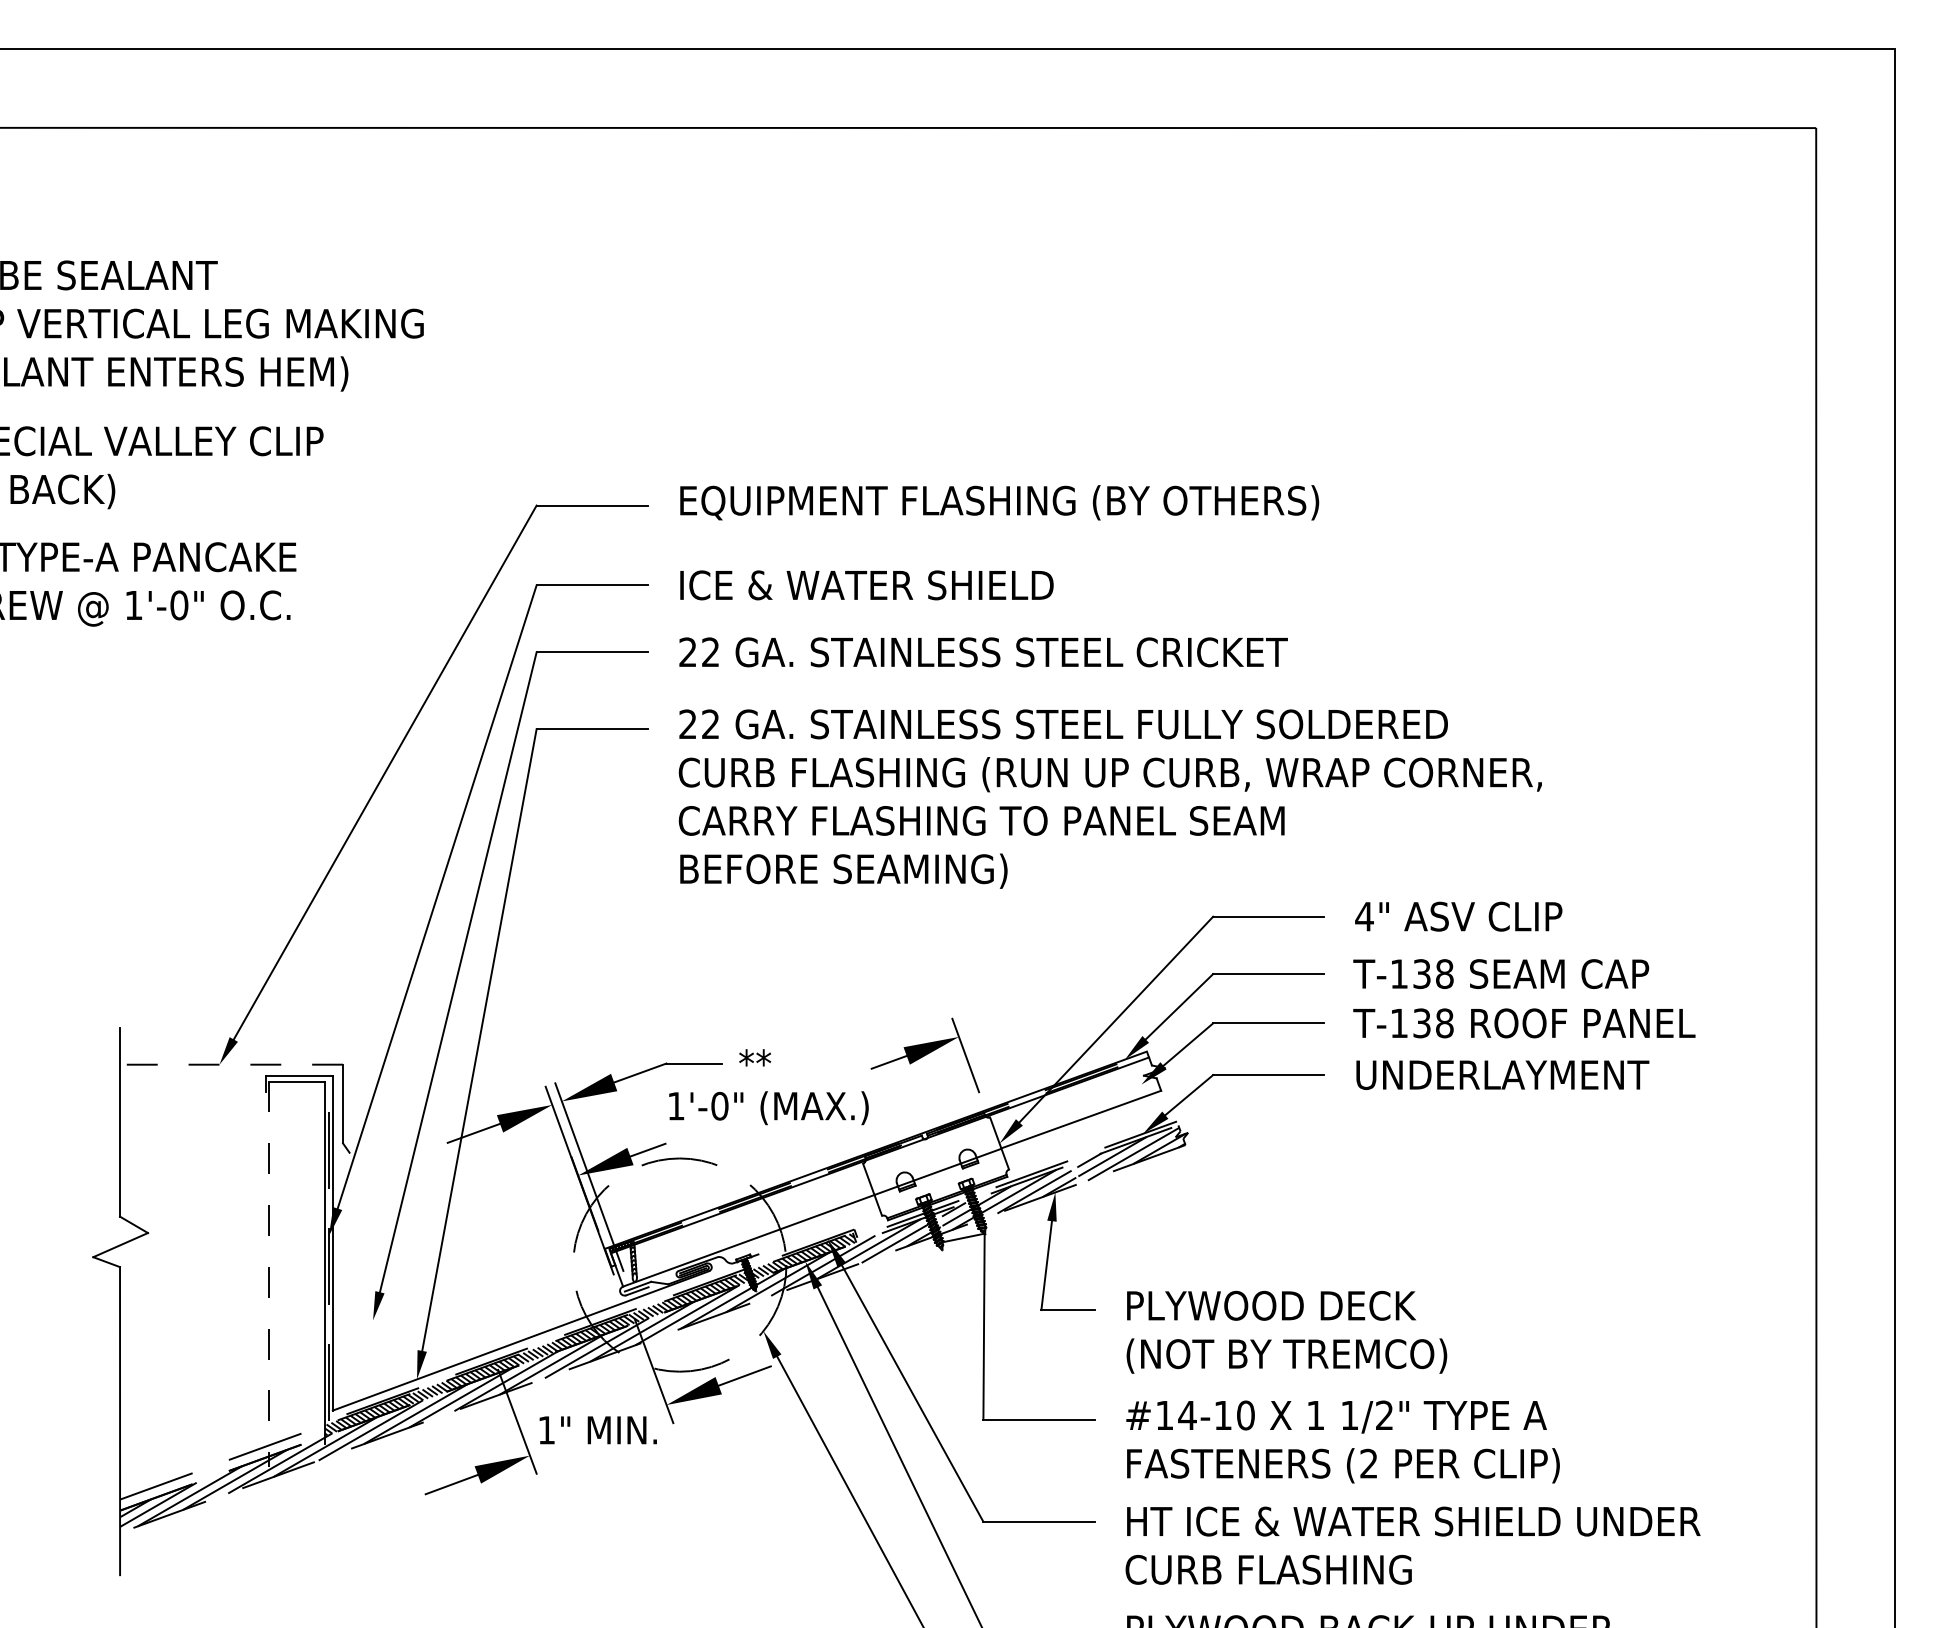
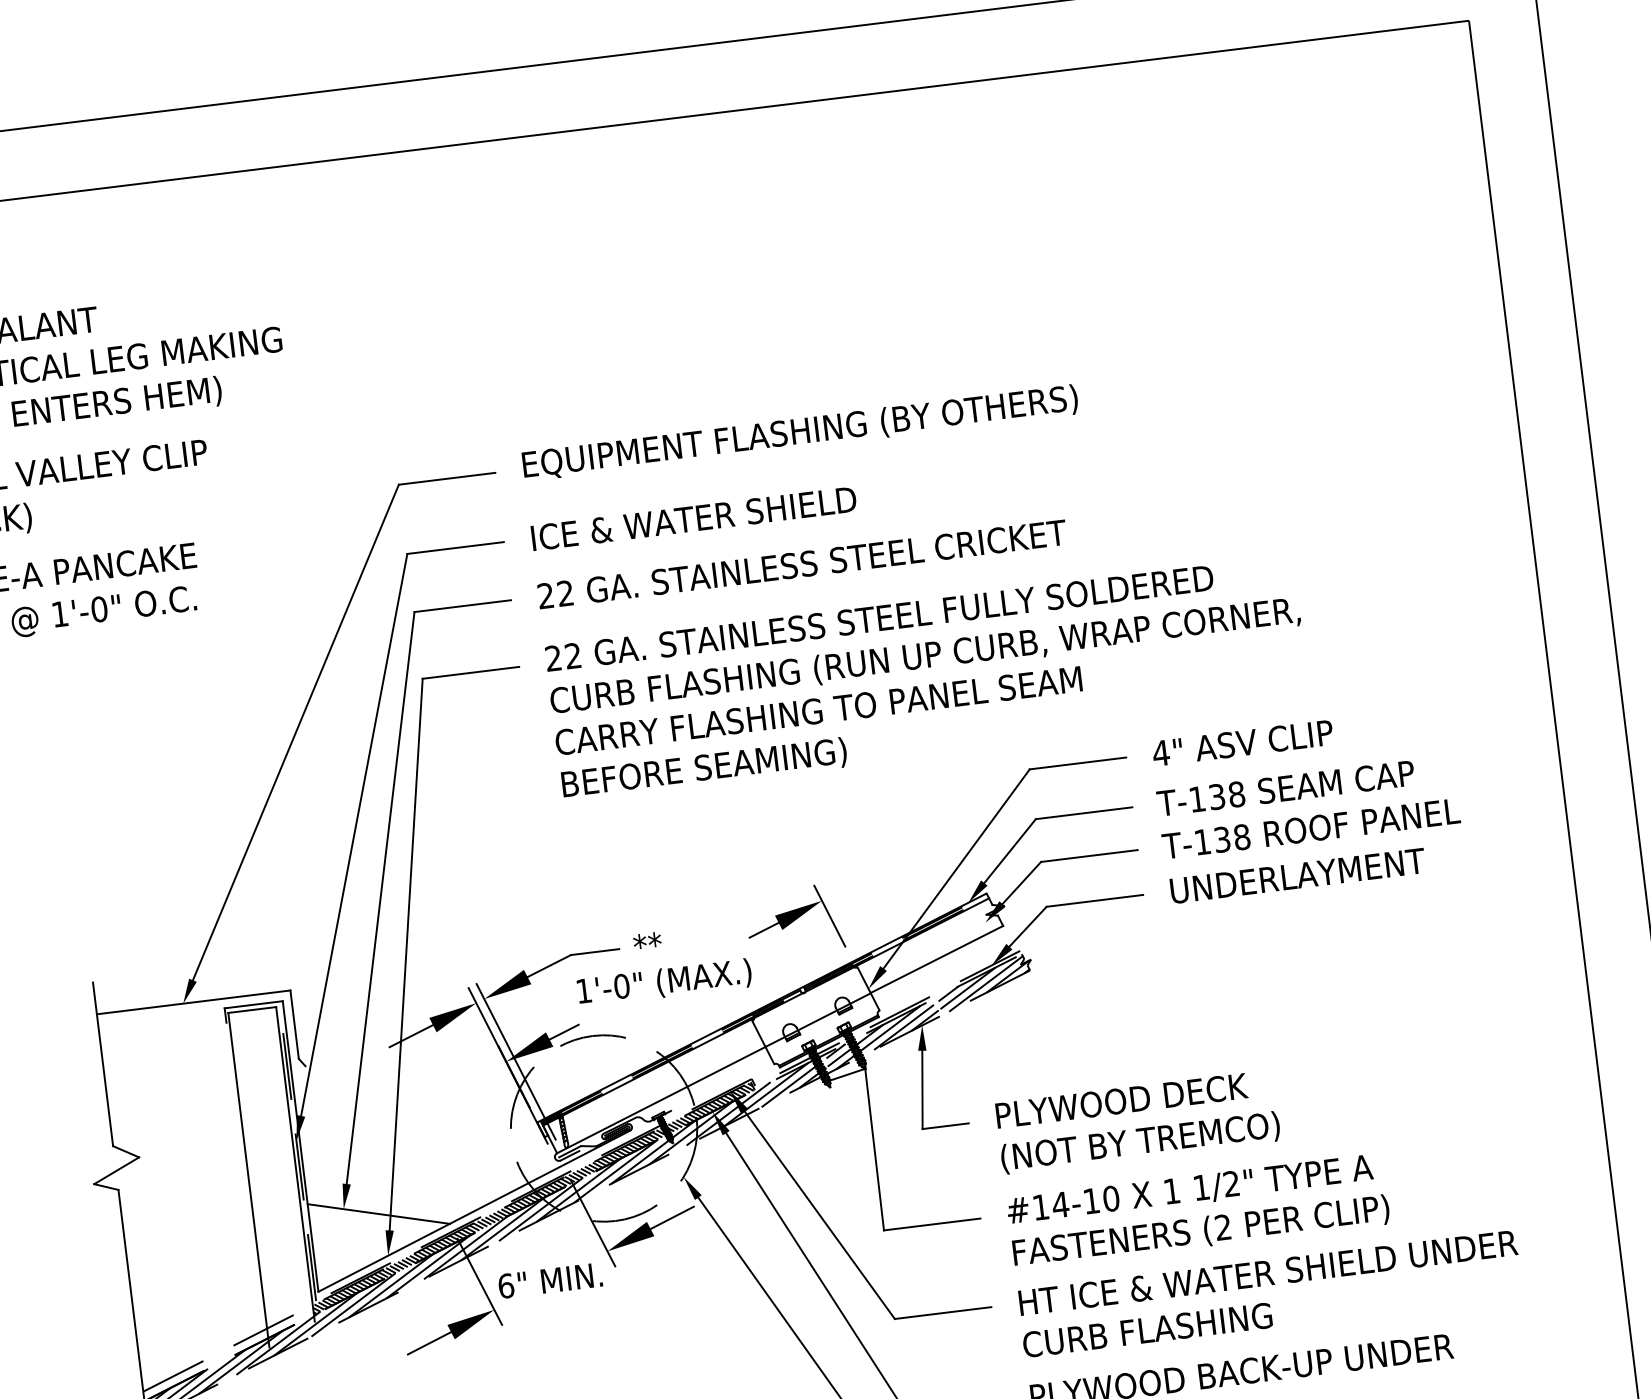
line: (231, 1064) -> (193, 1002), dashed -> solid
line: (269, 1274) -> (248, 1180), dashed -> solid
line: (411, 1330) -> (378, 1213), added
text: (546, 1430) -> (505, 1286), 1" -> 6"

